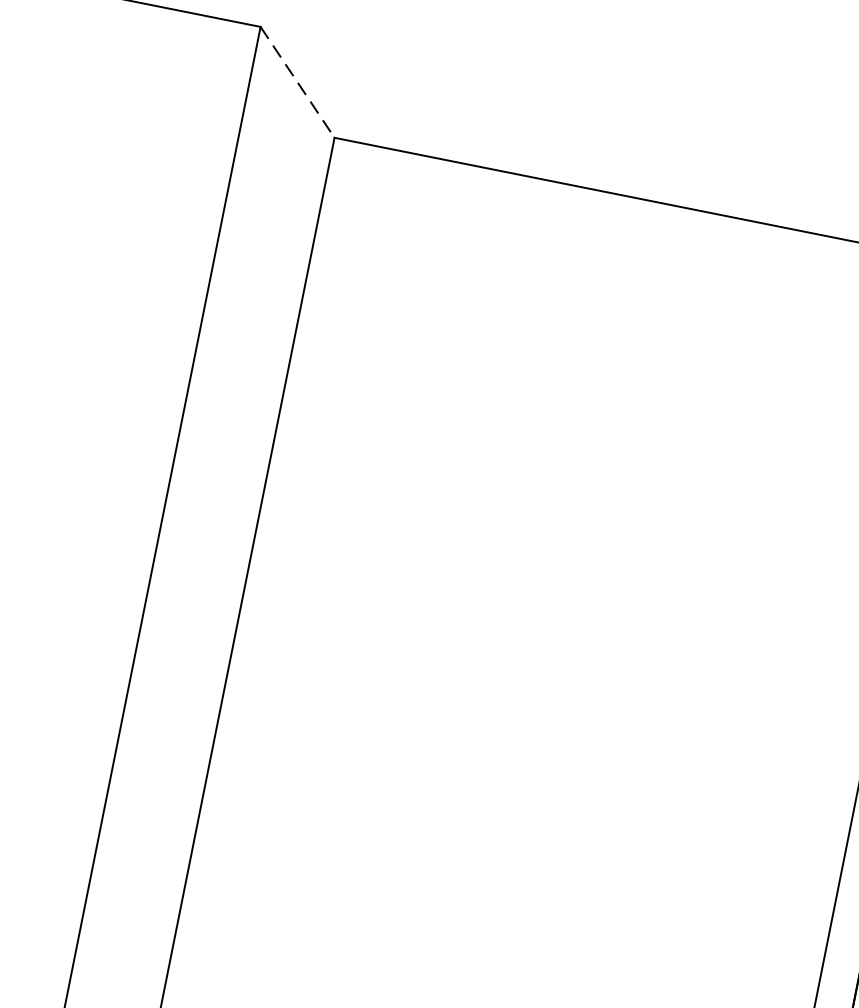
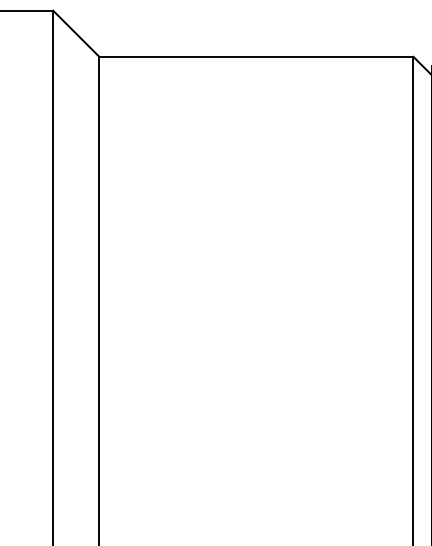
line: (298, 81) -> (76, 33), dashed -> solid

